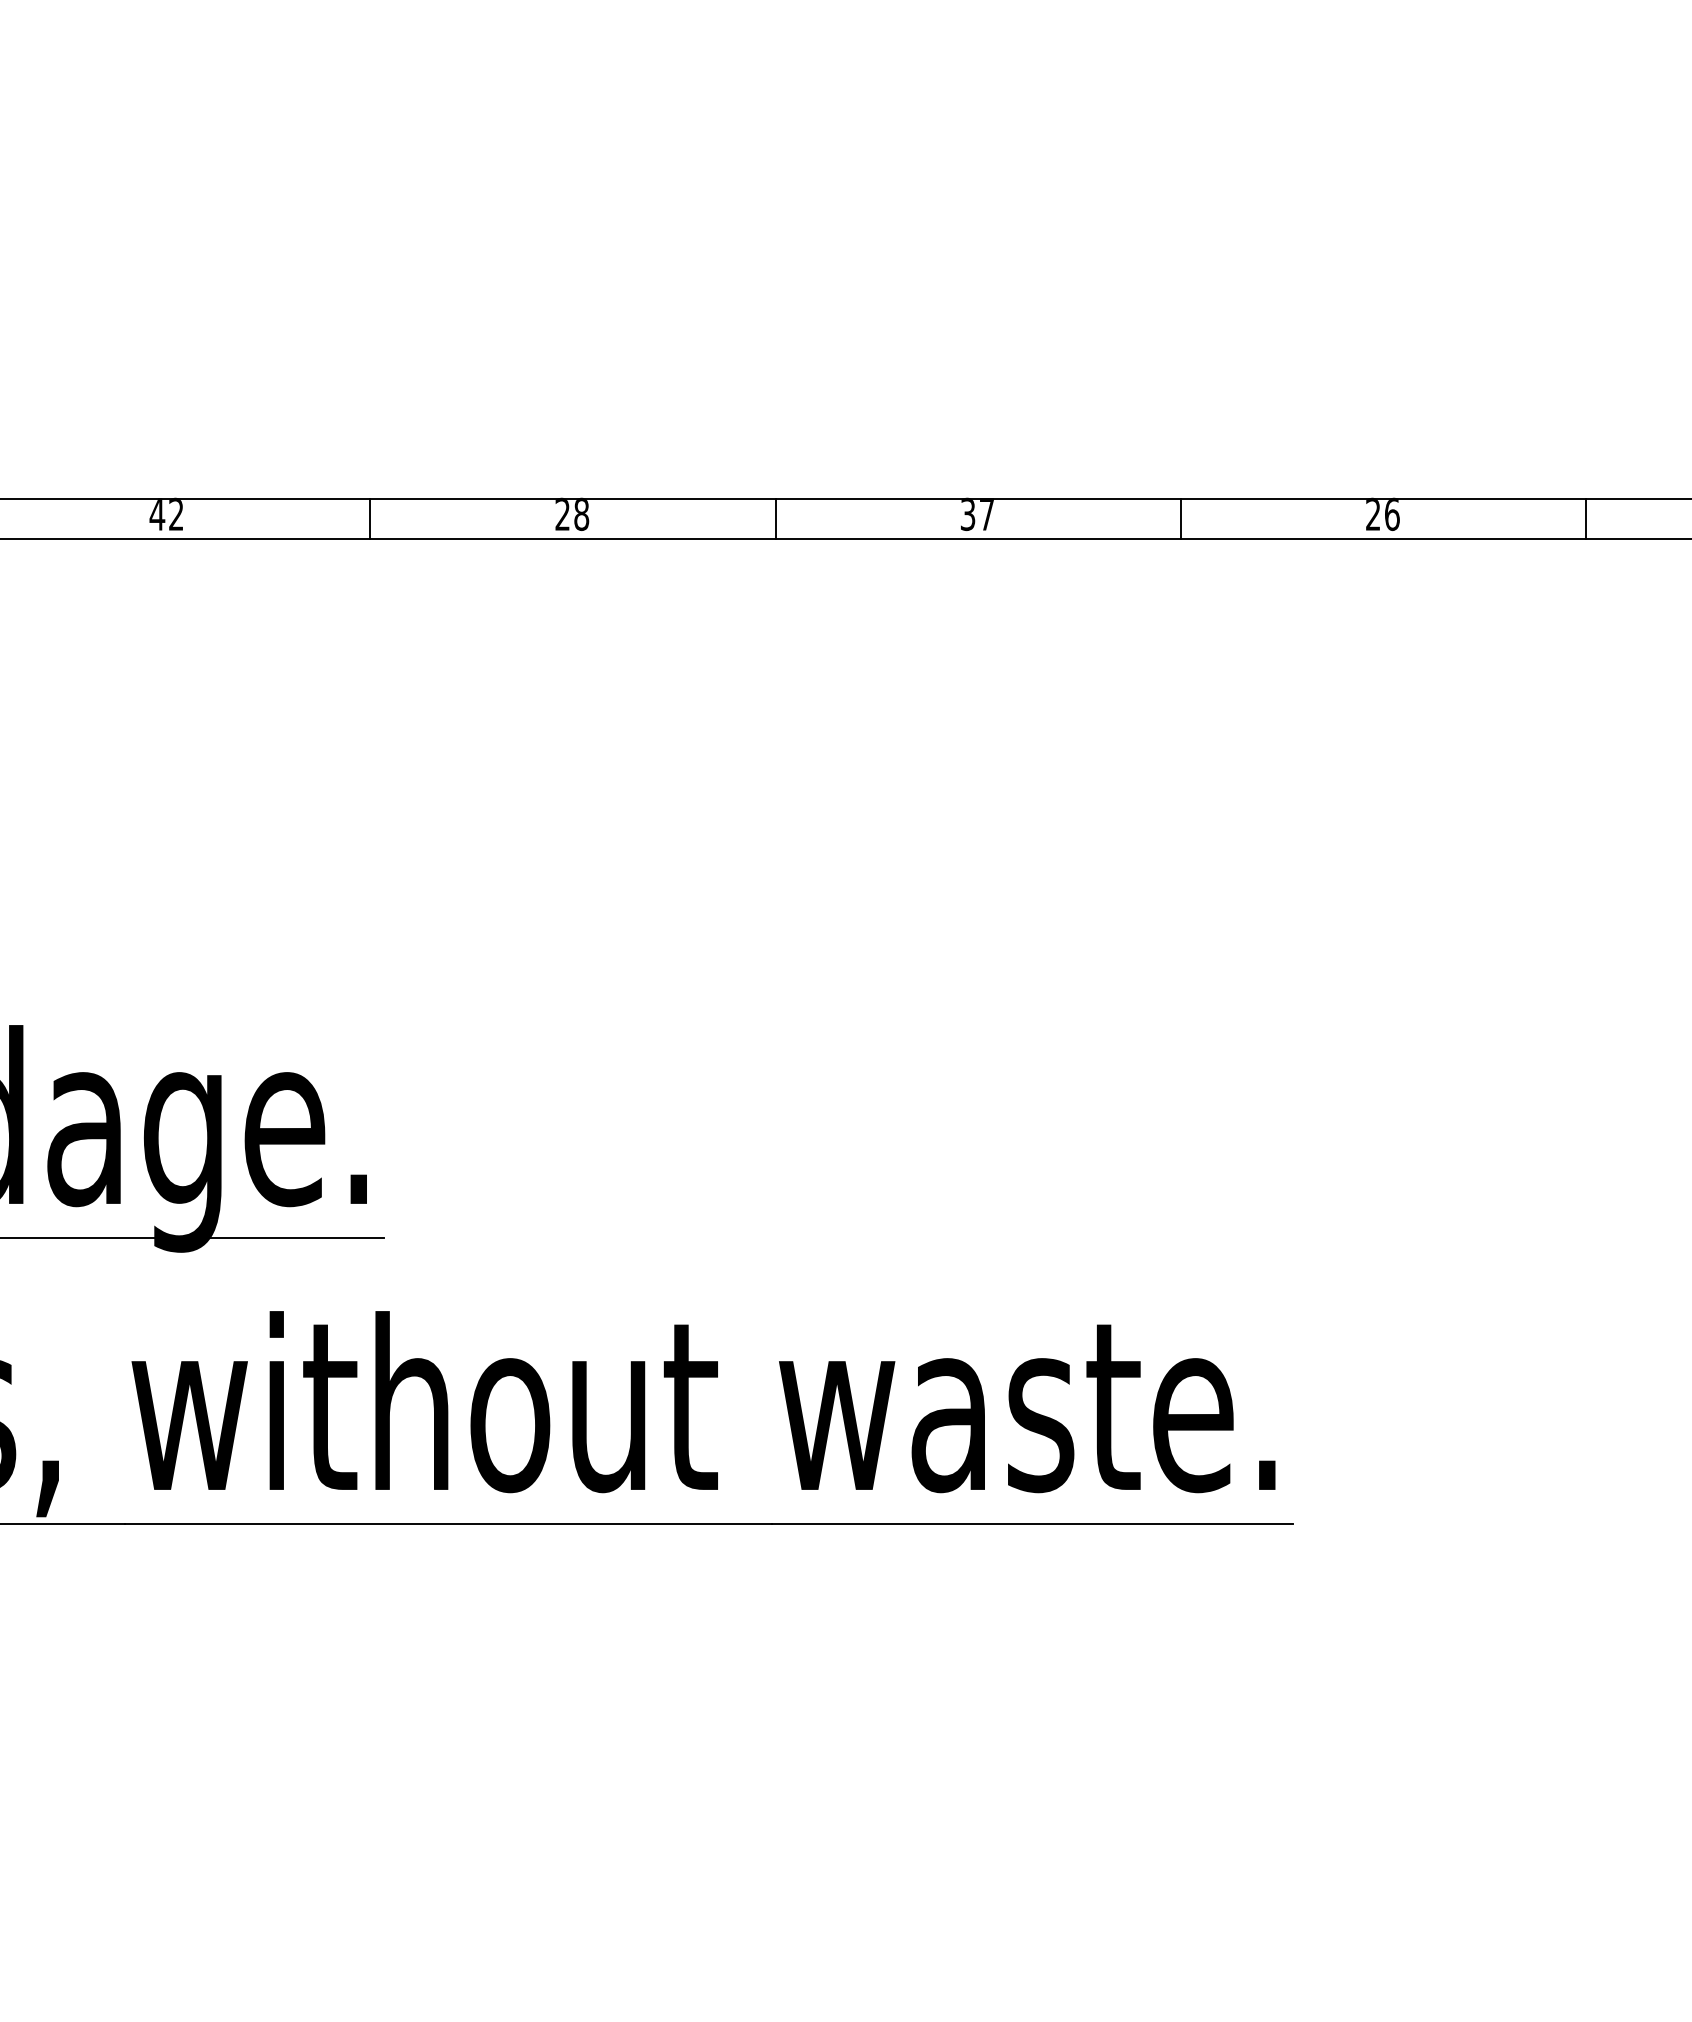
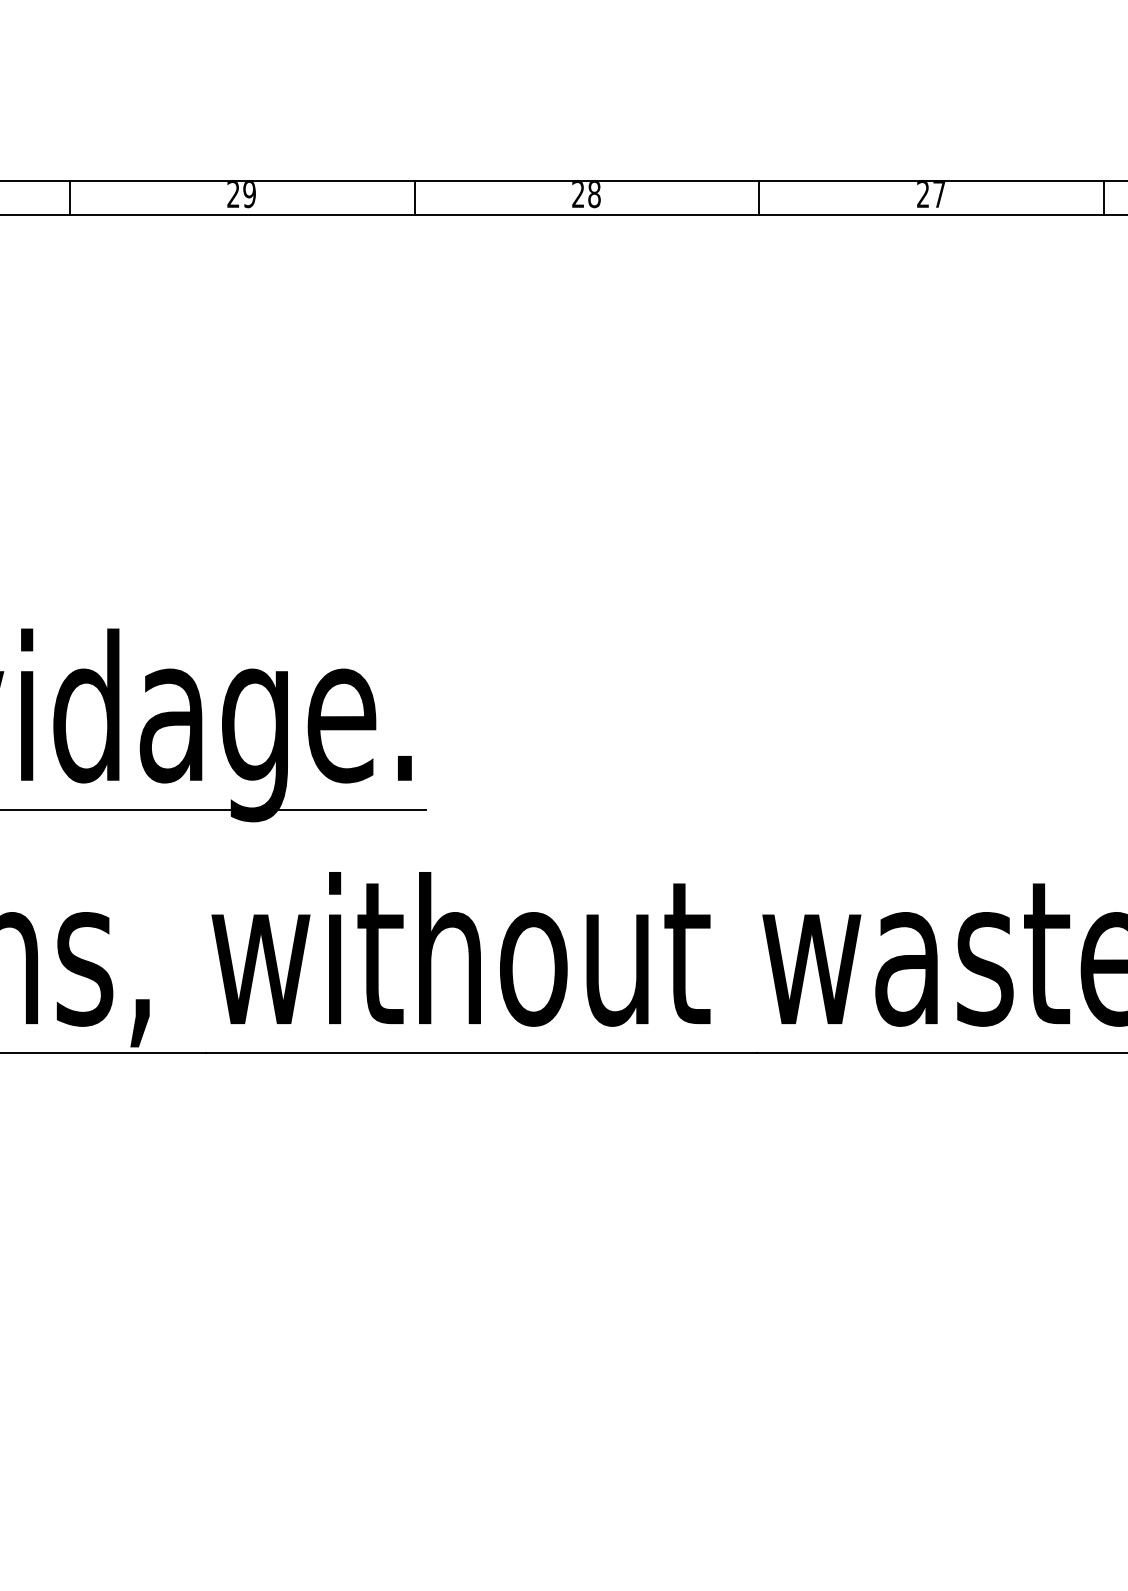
text: (166, 514) -> (241, 194), 42 -> 29
text: (967, 515) -> (922, 194), 37 -> 27

